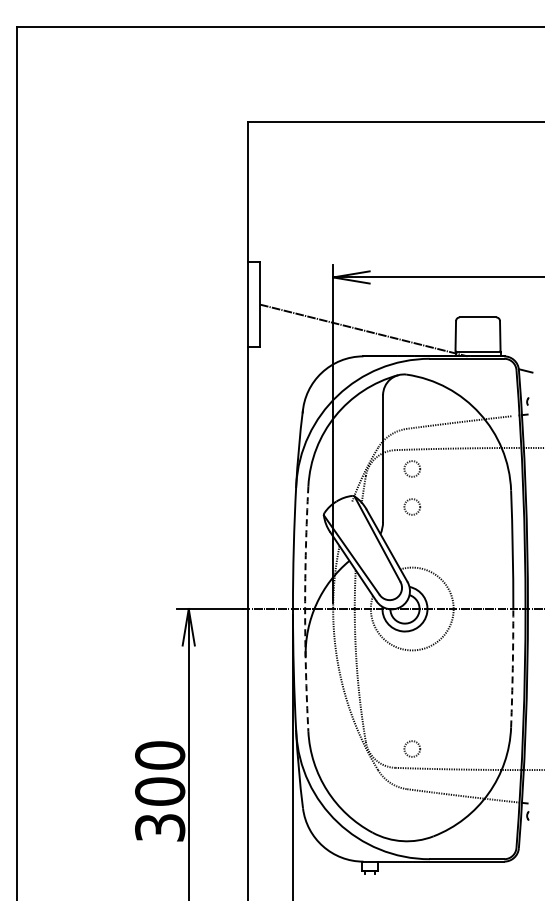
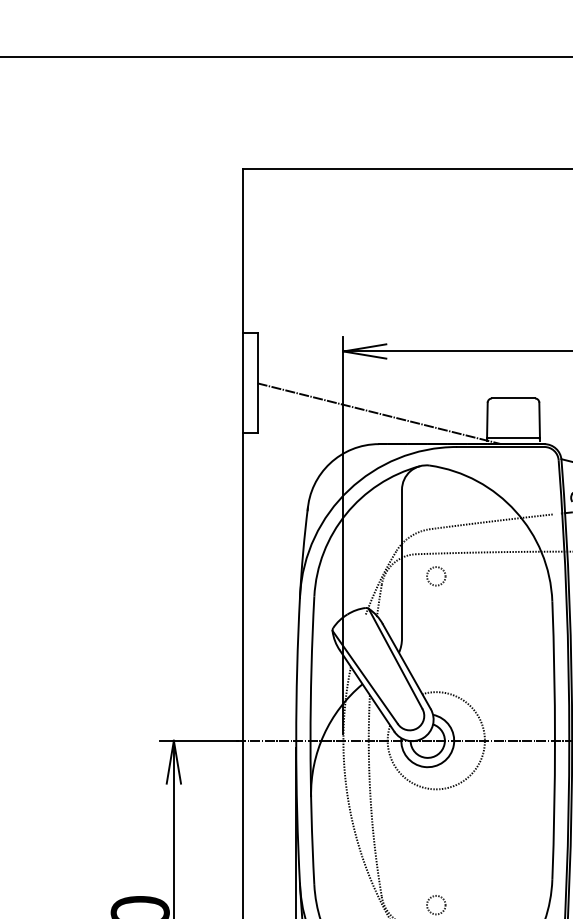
circle: (412, 506) -> (436, 620), removed
arc: (305, 609) -> (310, 741), dashed -> solid
arc: (512, 668) -> (553, 810), dashed -> solid

